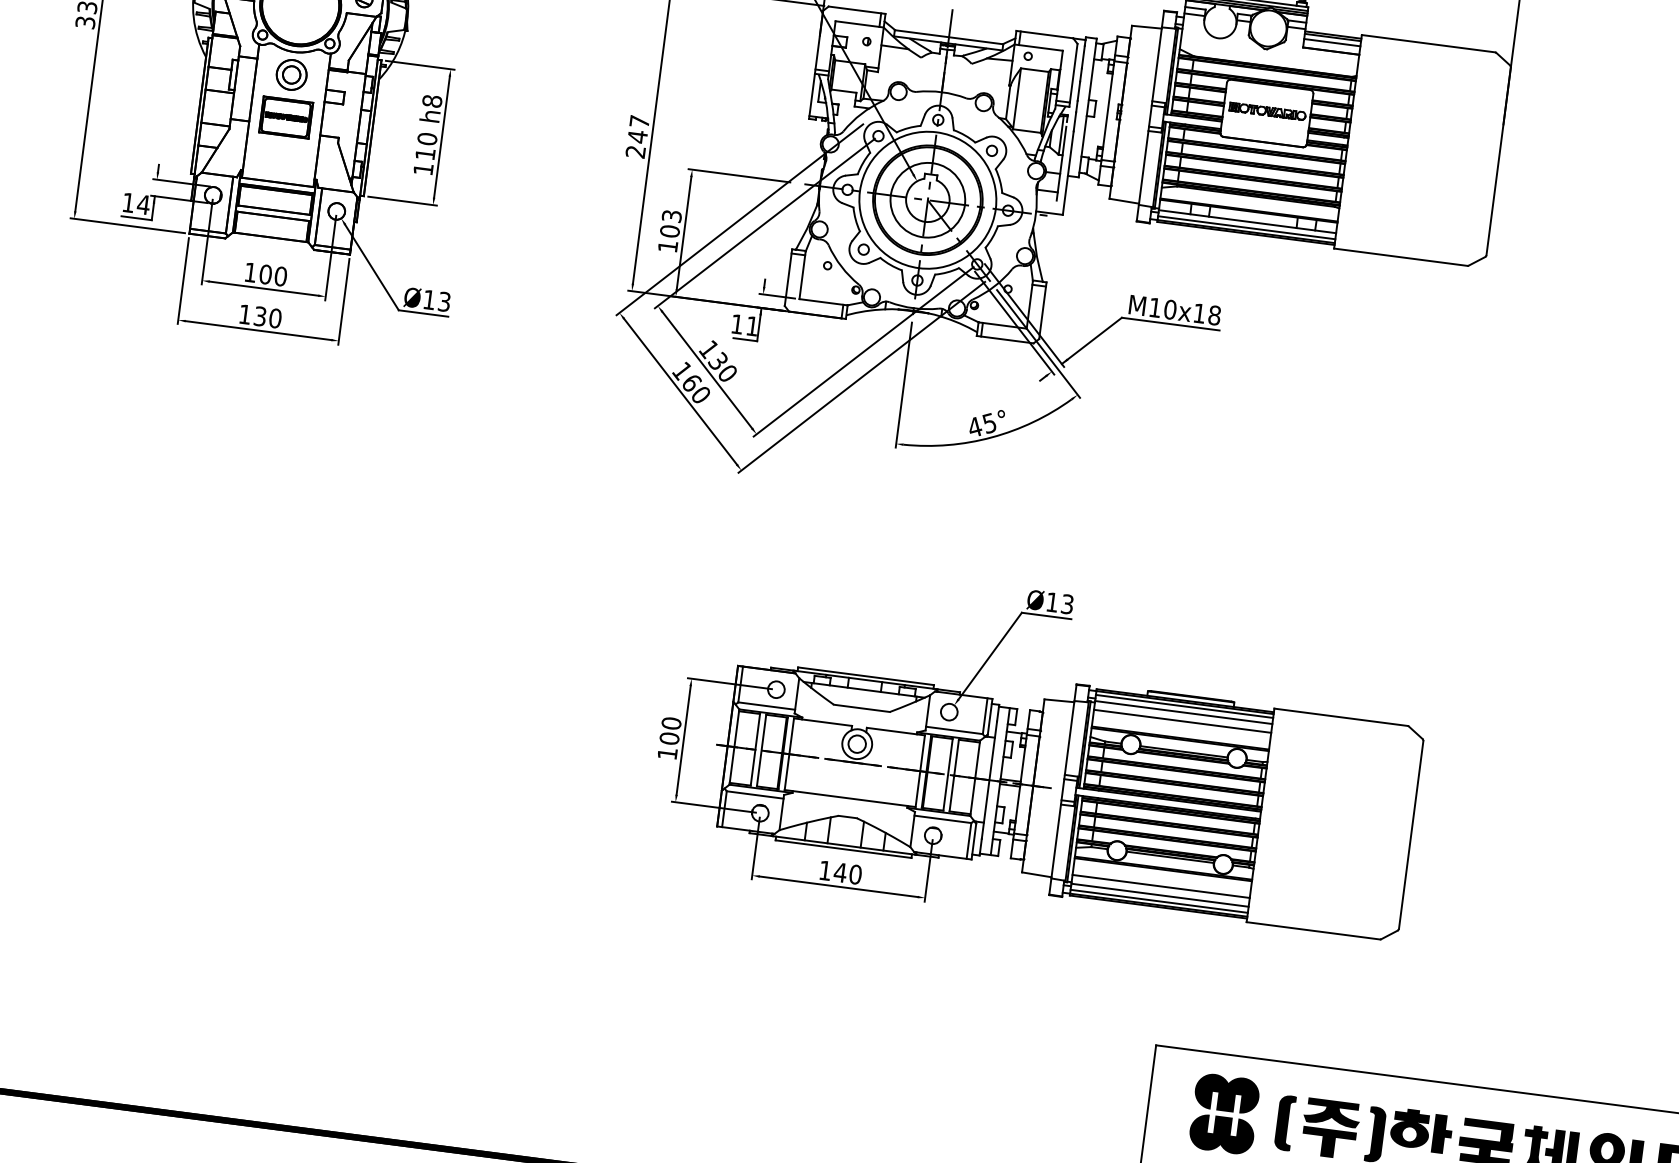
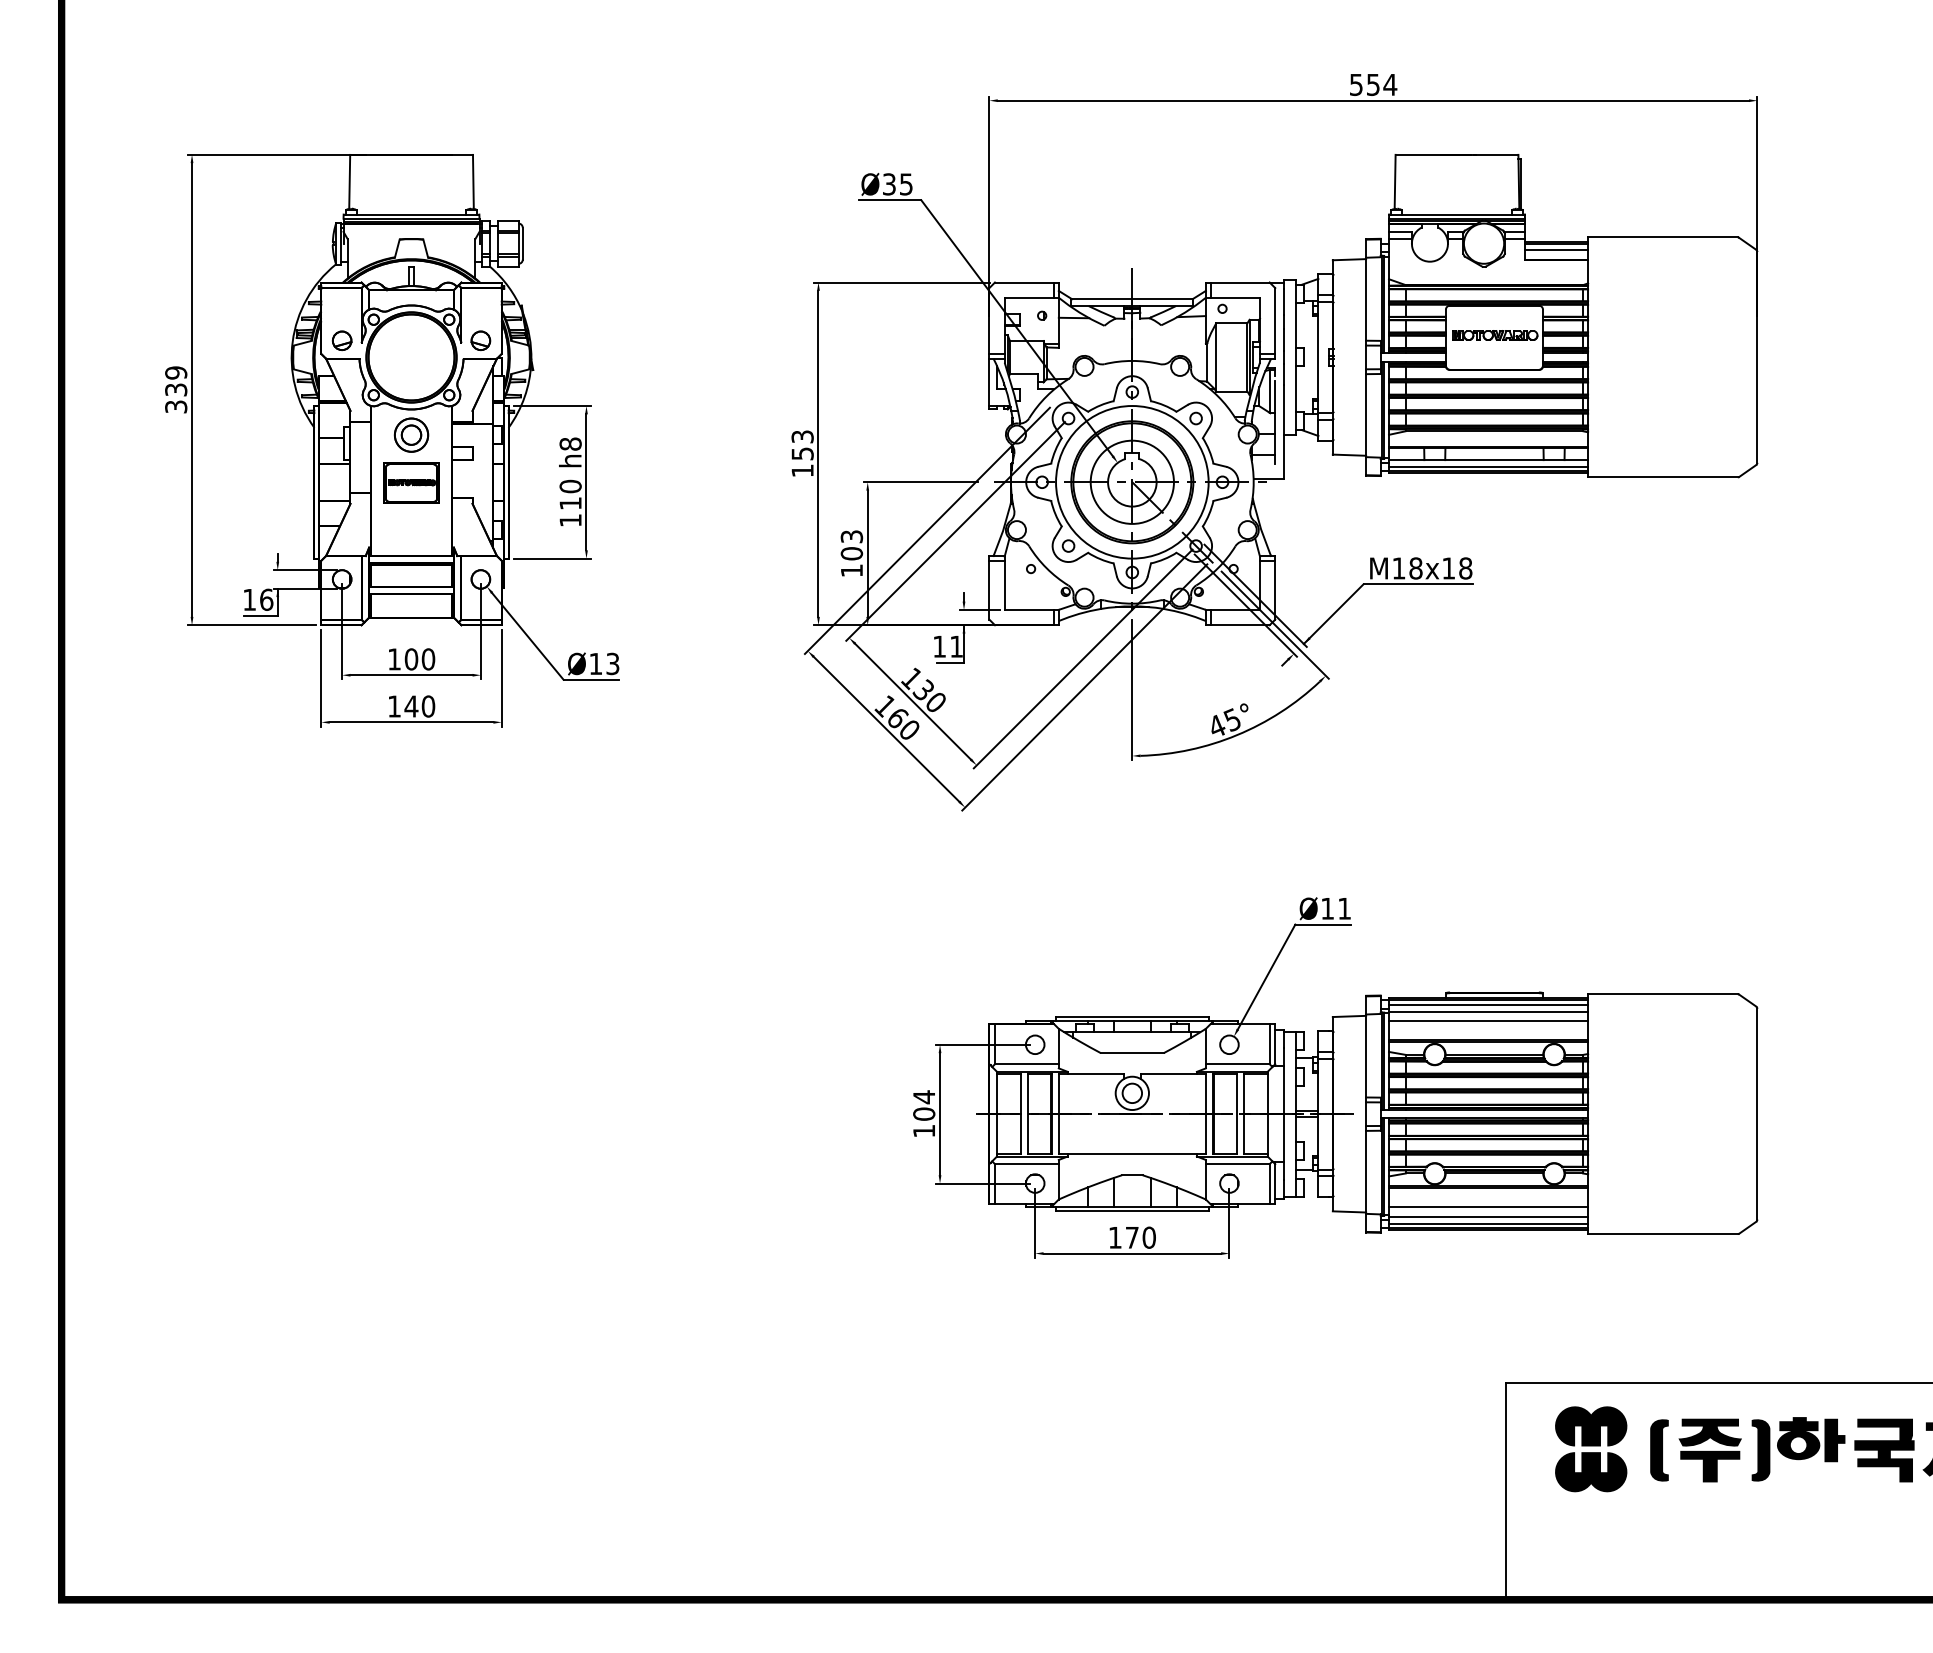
text: (637, 136) -> (802, 453), 247 -> 153
text: (143, 204) -> (266, 599), 14 -> 16
text: (1169, 309) -> (1415, 568), M10x18 -> M18x18
text: (260, 316) -> (411, 706), 130 -> 140
text: (1067, 604) -> (1344, 908), Ø13 -> Ø11
text: (671, 723) -> (924, 1097), 100 -> 104
text: (840, 872) -> (1132, 1237), 140 -> 170

